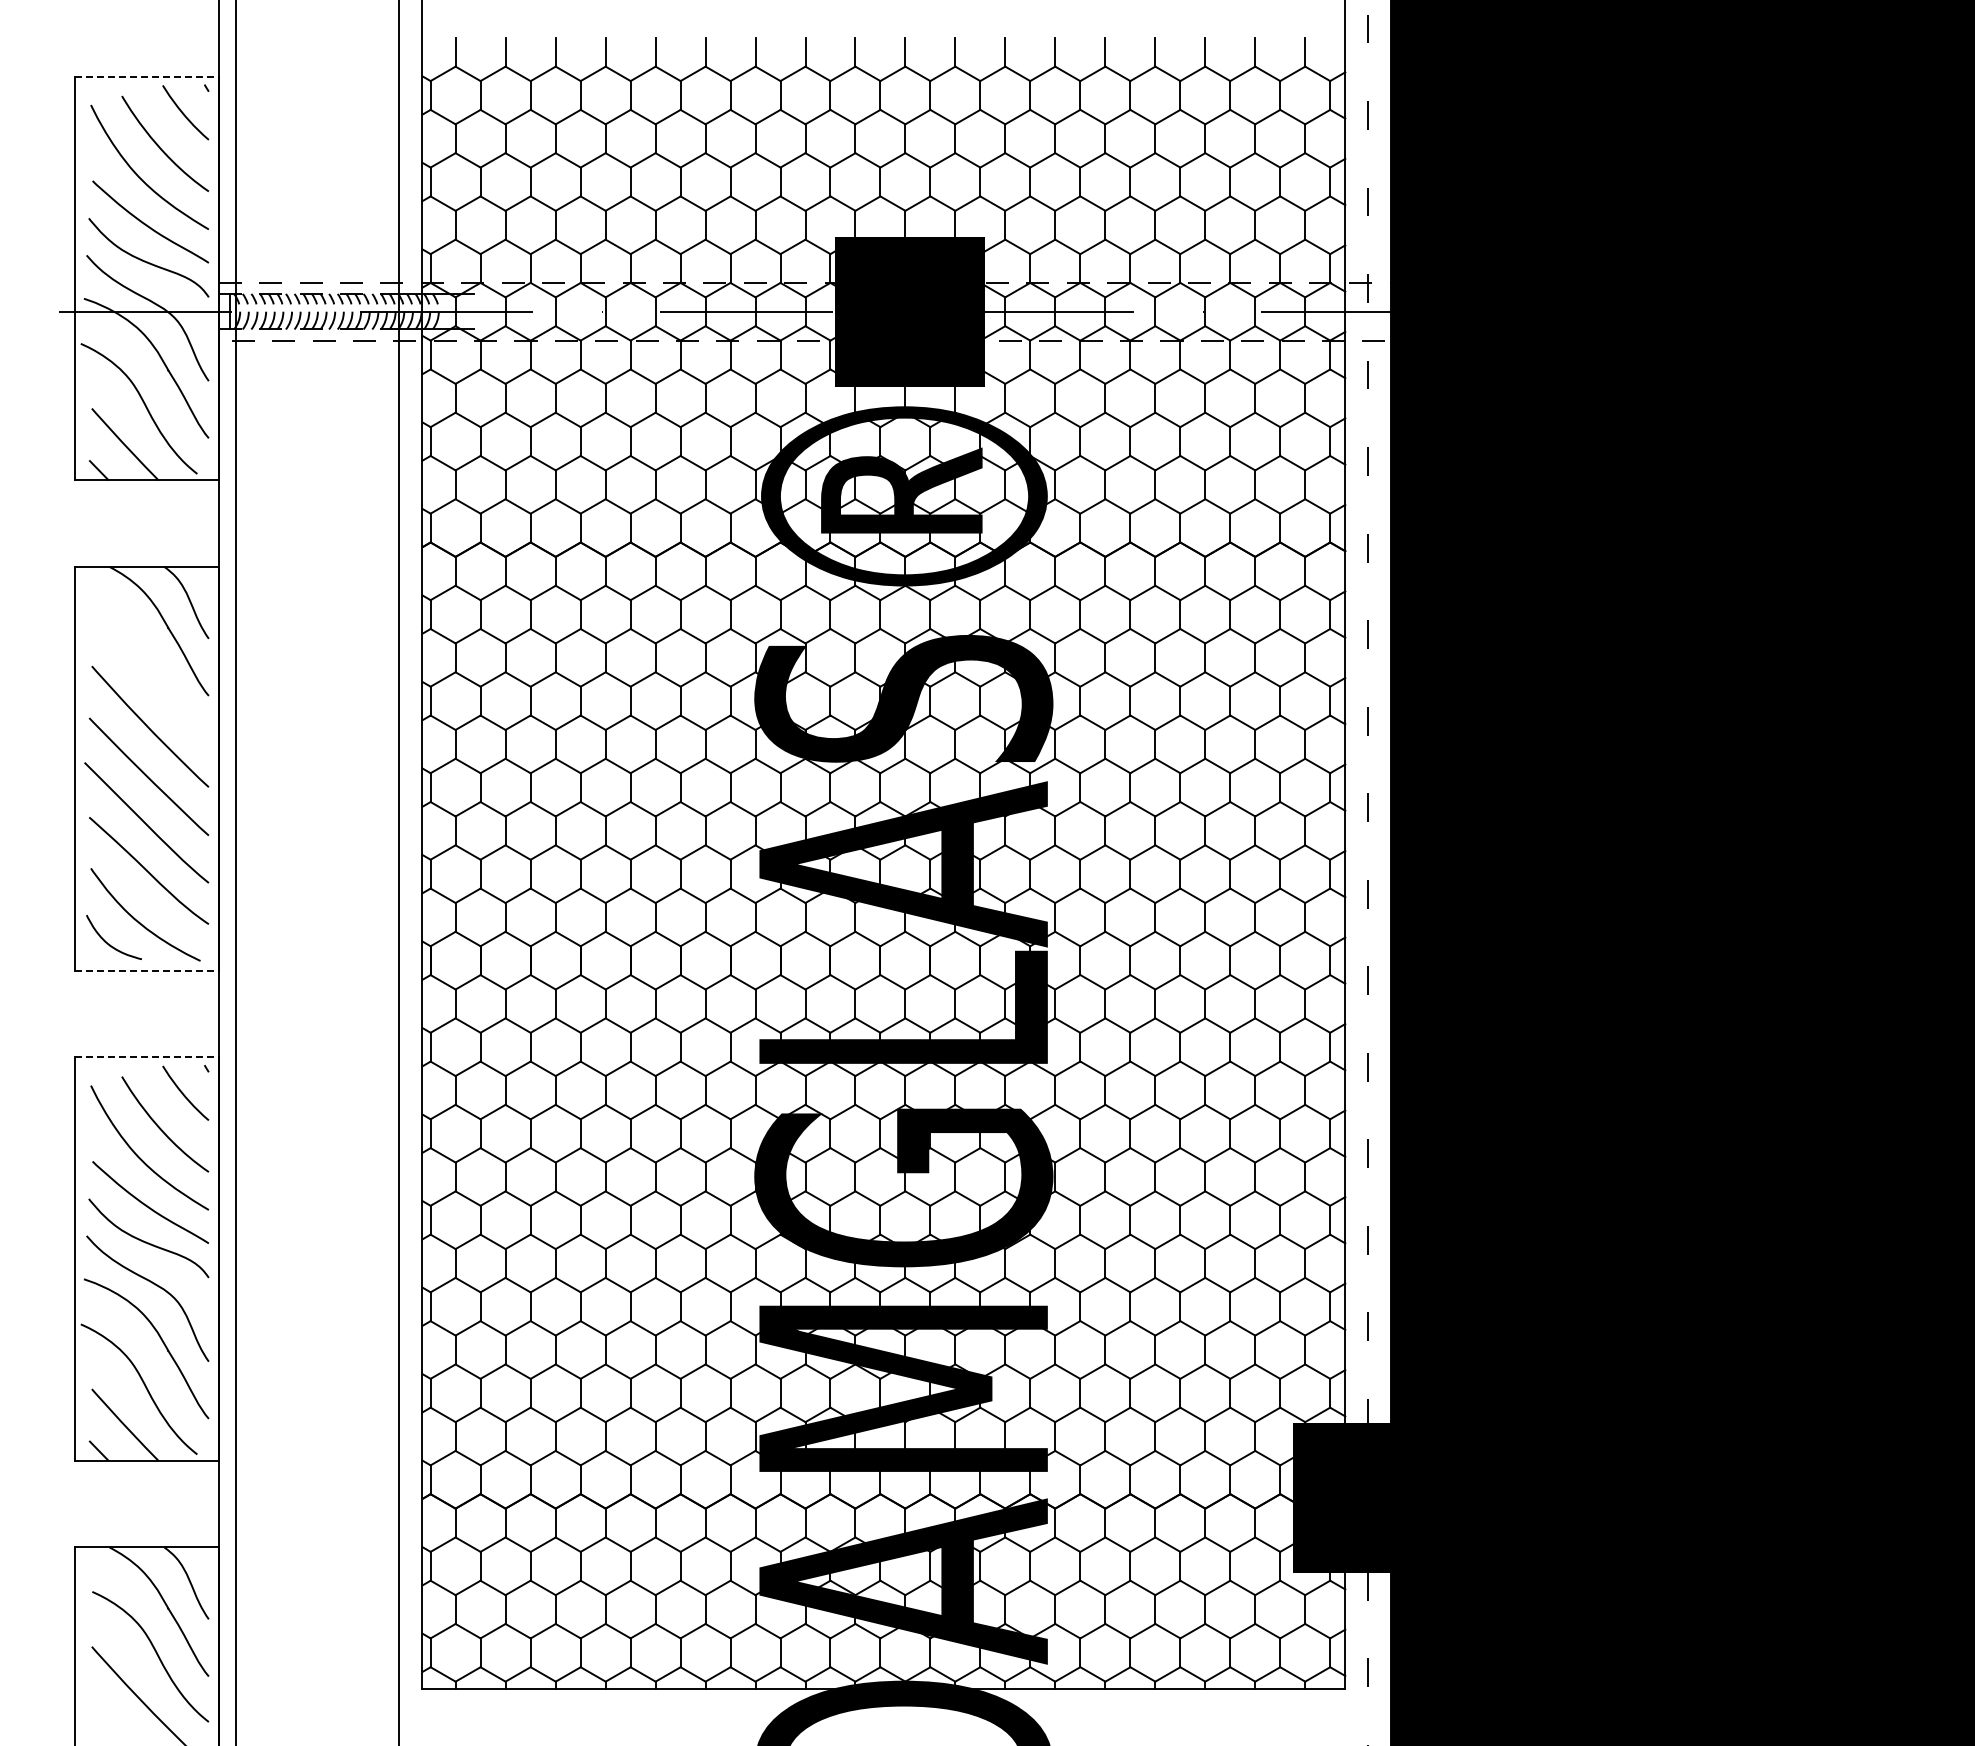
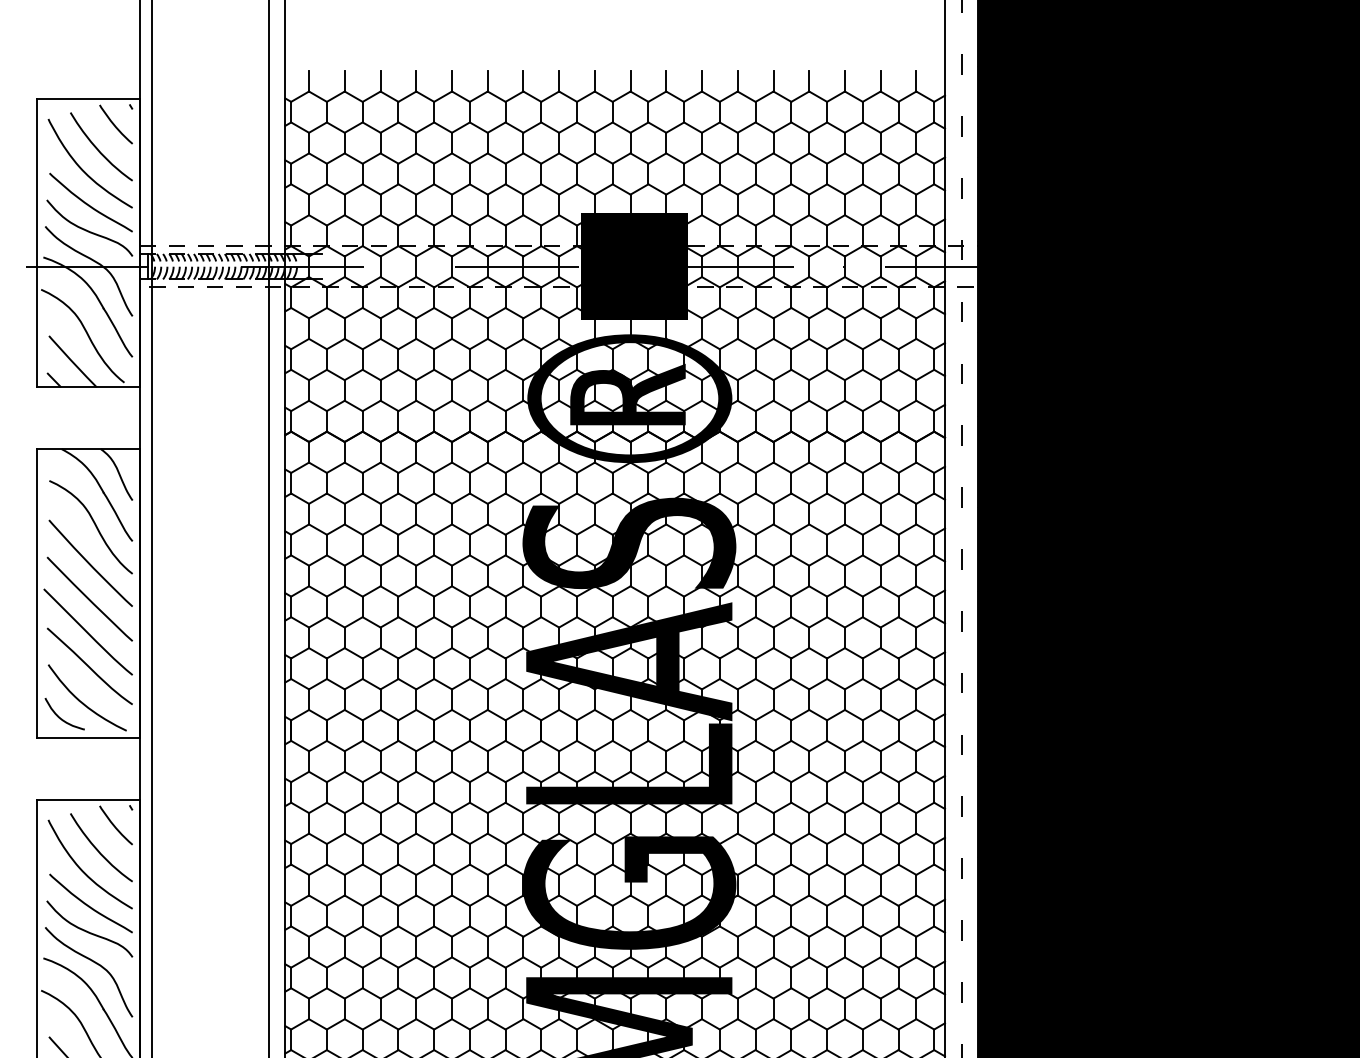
line: (147, 76) -> (88, 98), dashed -> solid
curve: (155, 672) -> (94, 524), added
line: (147, 970) -> (88, 737), dashed -> solid
line: (147, 1057) -> (88, 799), dashed -> solid

